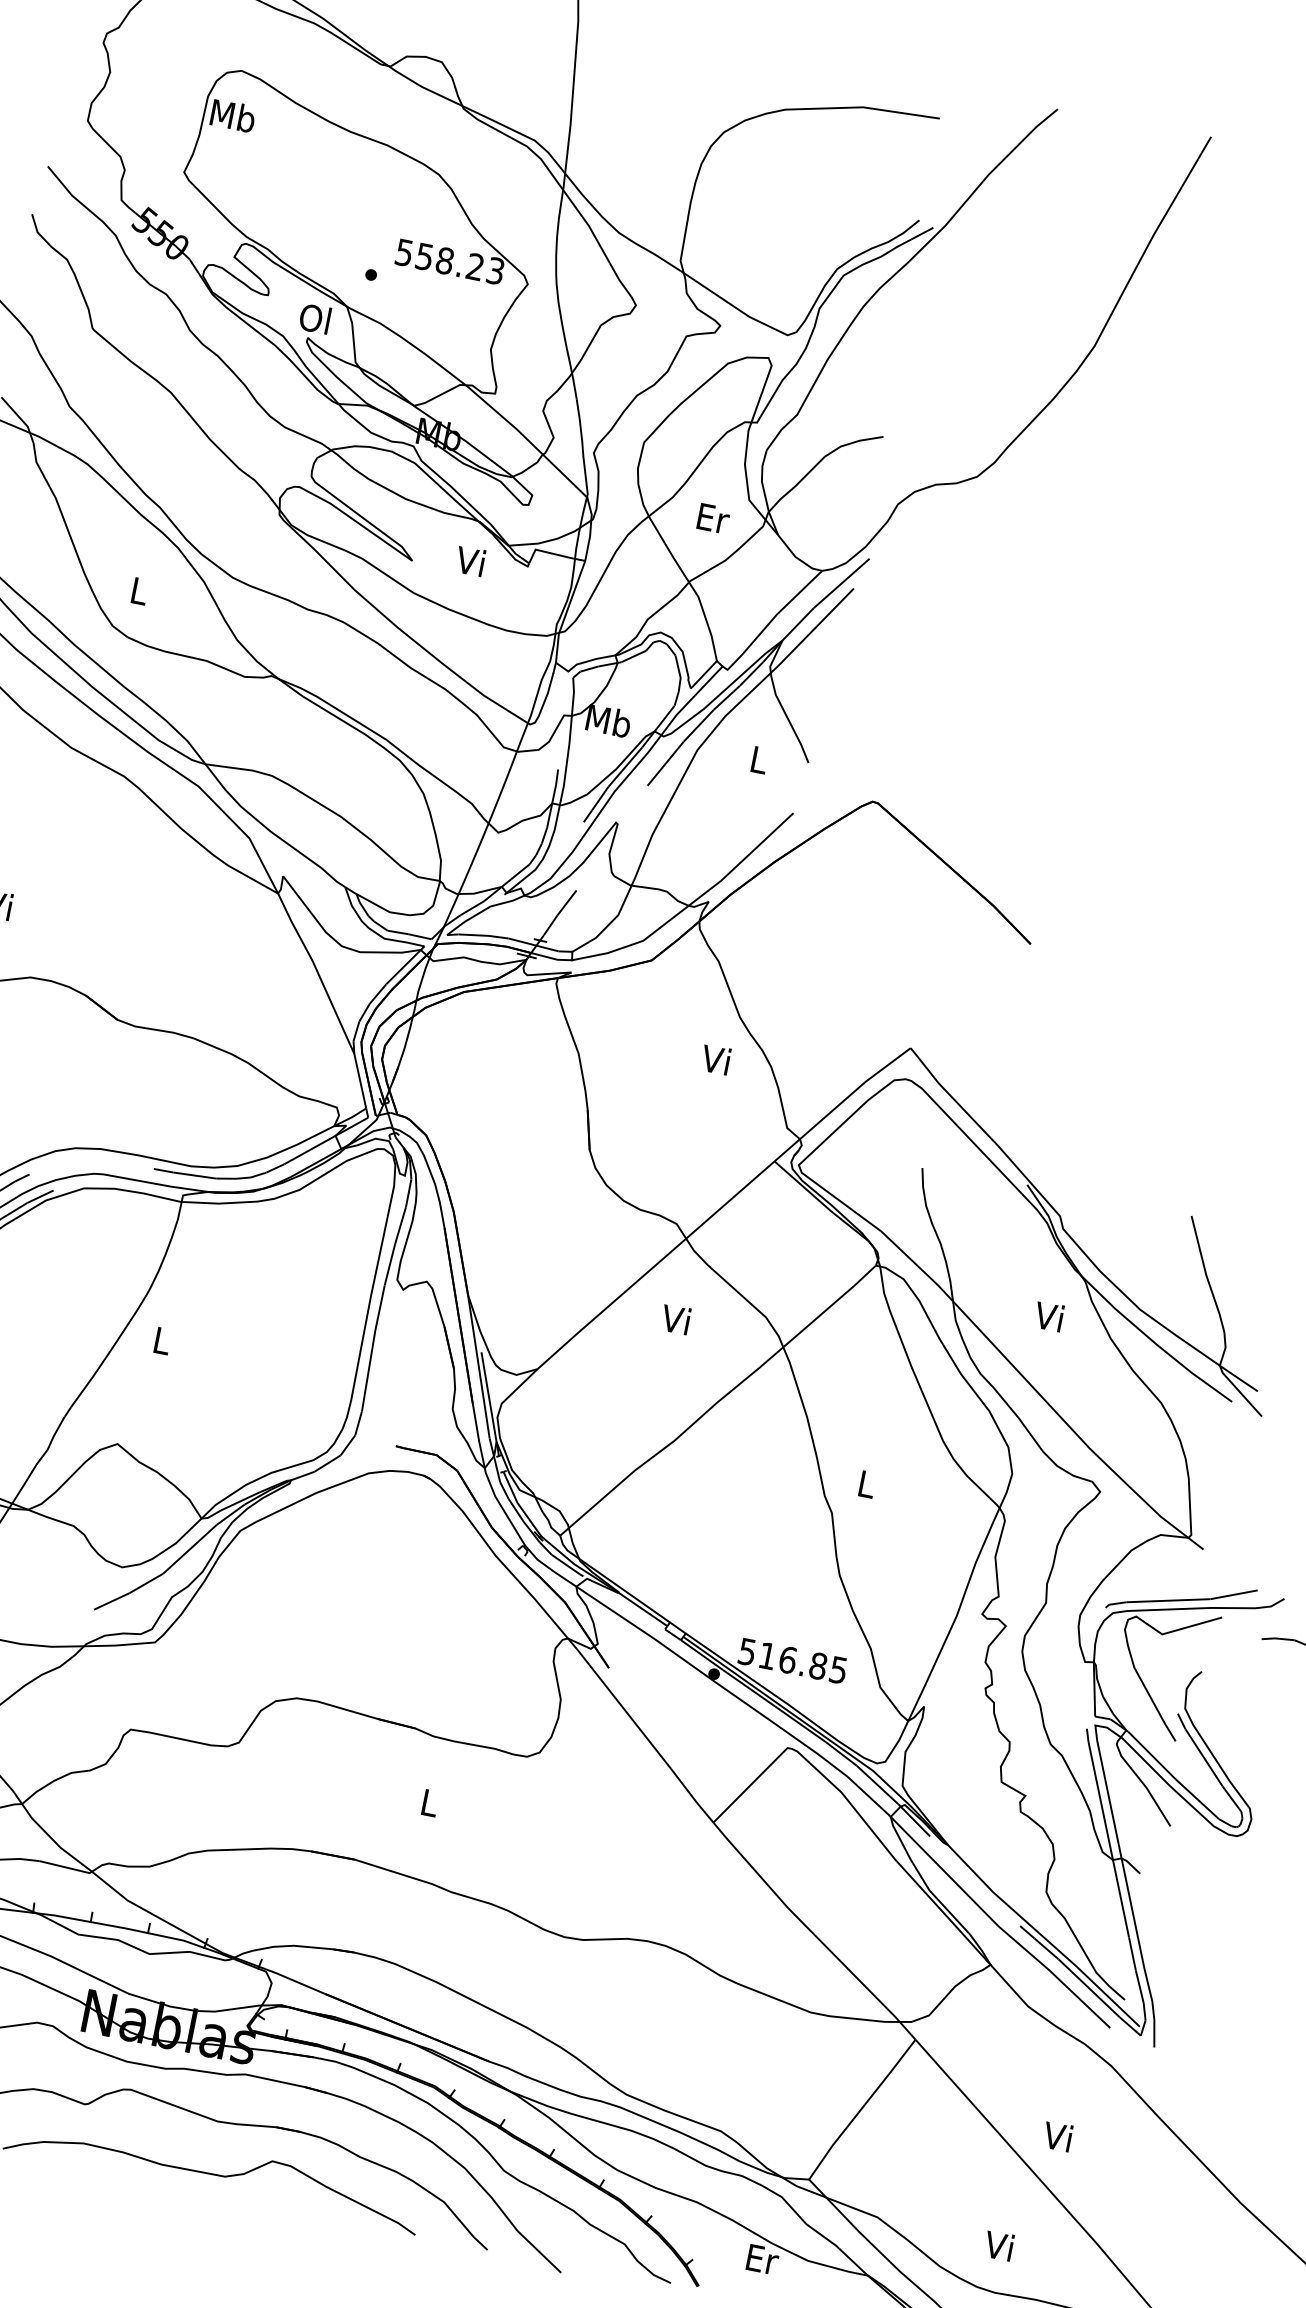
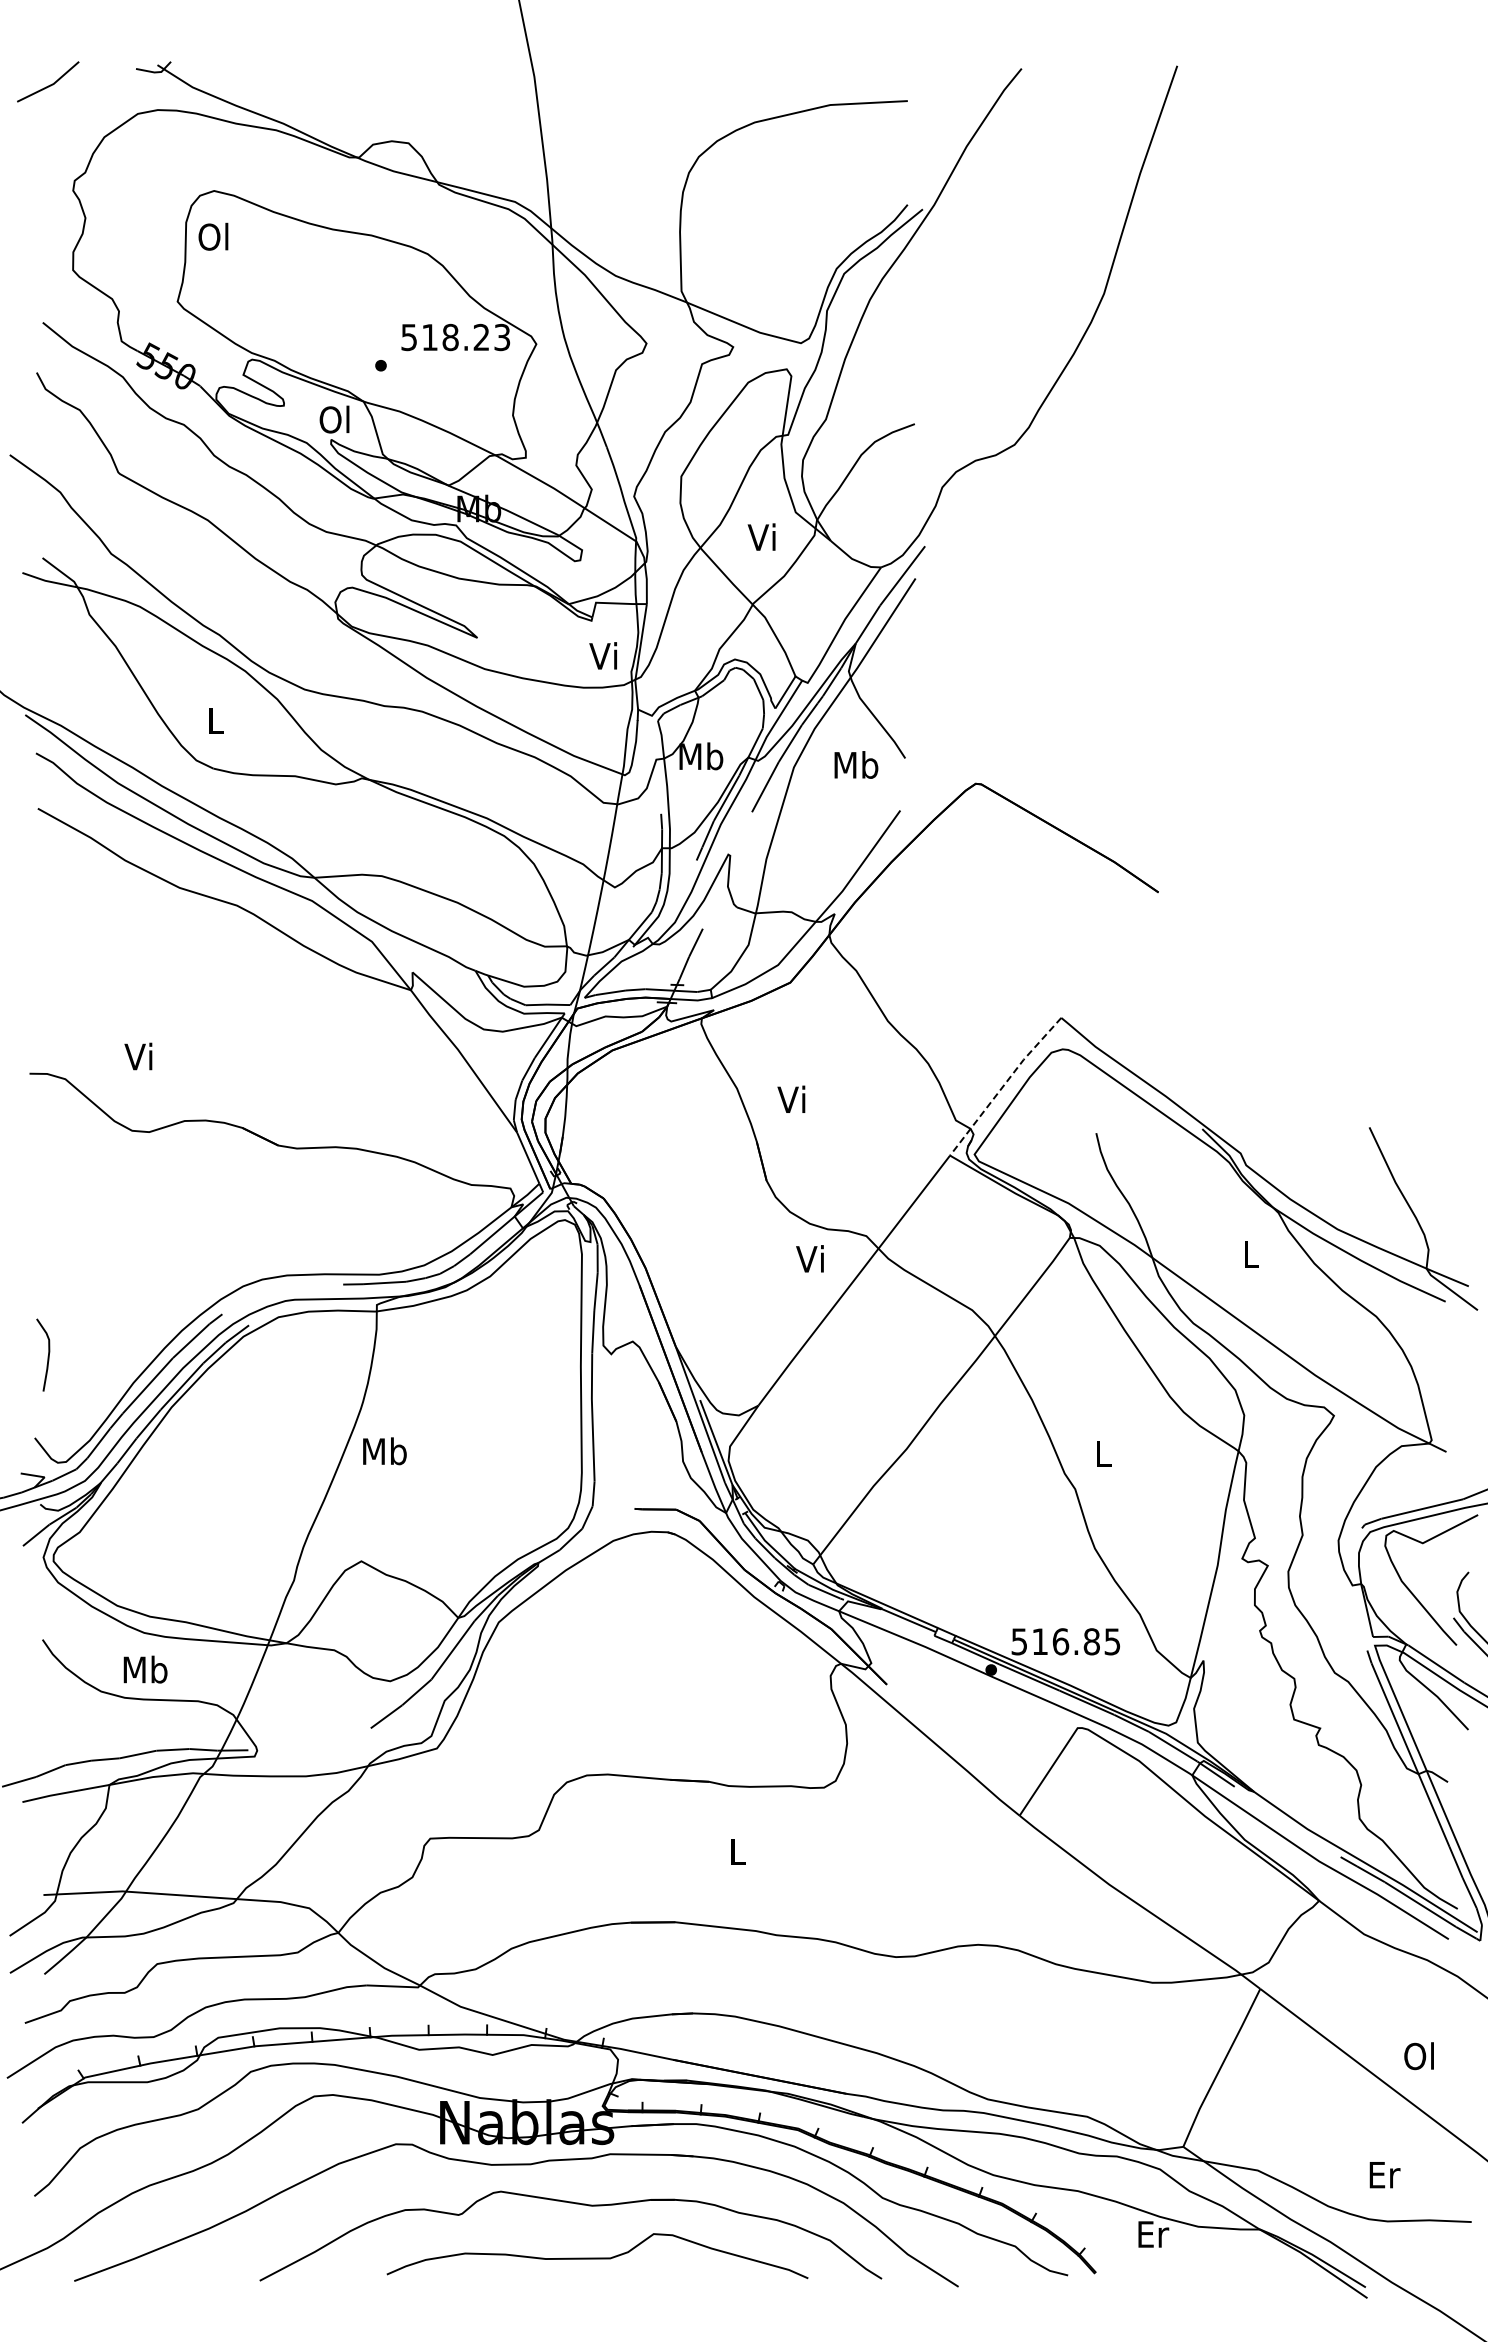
text: (233, 115) -> (214, 236), Mb -> Ol
text: (424, 256) -> (429, 337), 558.23 -> 518.23
text: (712, 517) -> (763, 536), Er -> Vi
text: (469, 560) -> (602, 655), moved
text: (759, 759) -> (856, 764), L -> Mb
text: (715, 1058) -> (791, 1098), moved
line: (841, 1102) -> (1004, 1084), solid -> dashed
text: (1049, 1316) -> (1249, 1253), Vi -> L
text: (675, 1318) -> (809, 1258), moved
text: (161, 1340) -> (384, 1451), L -> Mb
text: (1057, 2137) -> (1418, 2056), Vi -> Ol
text: (1001, 2246) -> (1384, 2174), Vi -> Er

